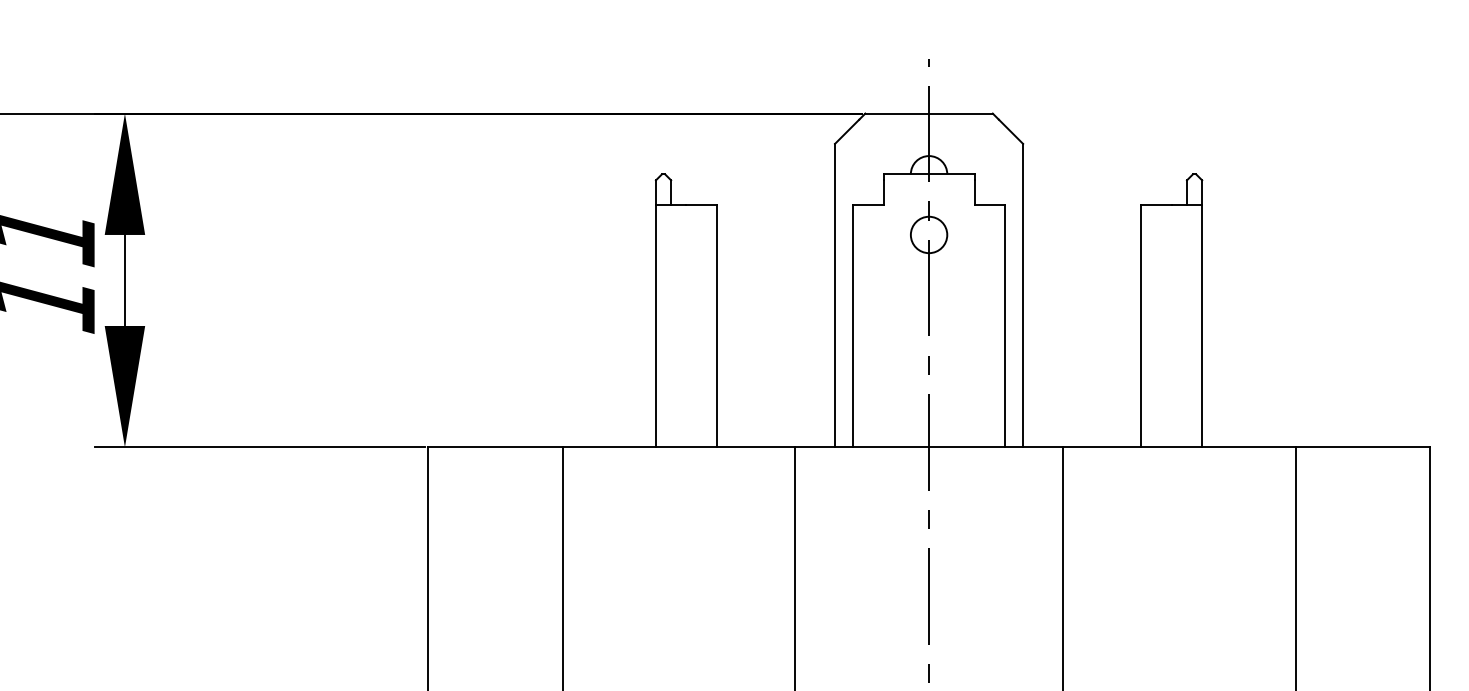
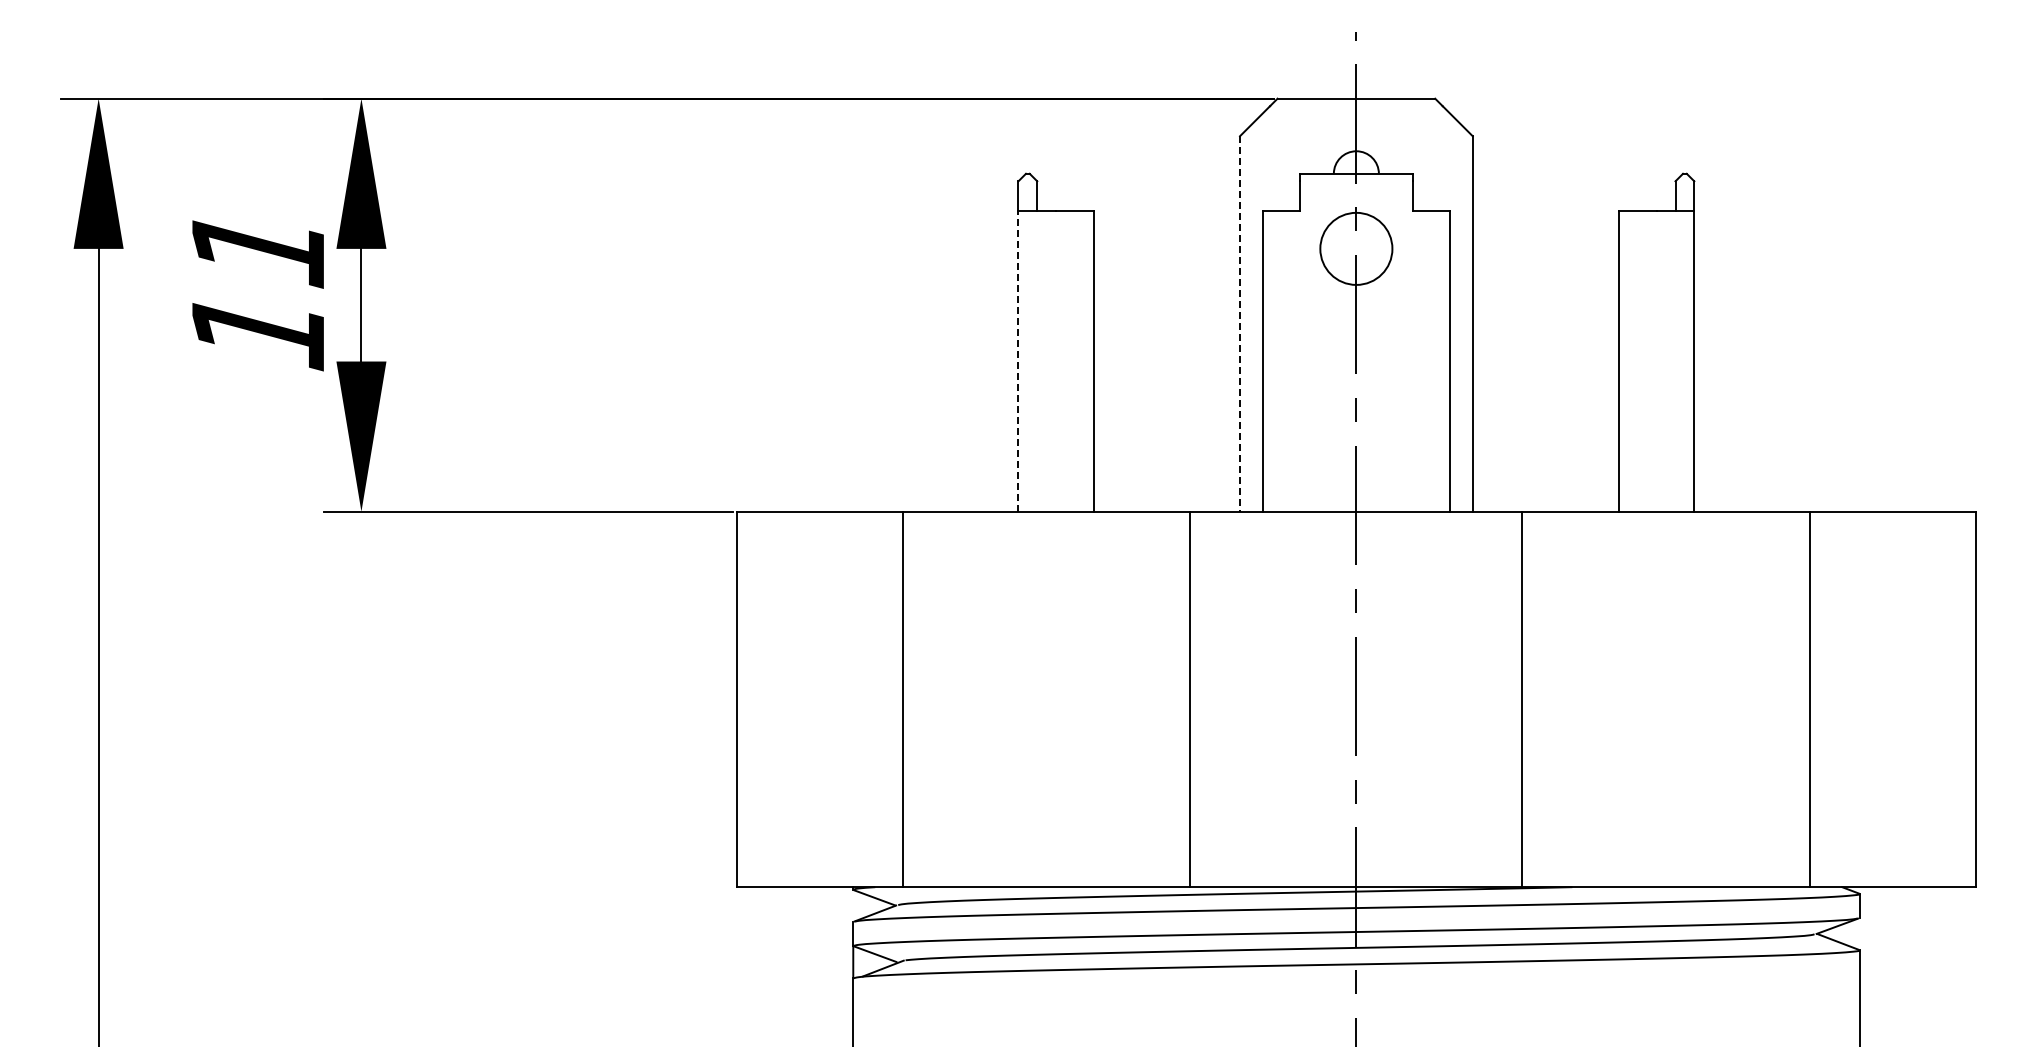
circle: (928, 234) -> (1355, 248), size x1.6
line: (834, 295) -> (1239, 323), solid -> dashed
line: (655, 325) -> (1018, 361), solid -> dashed

